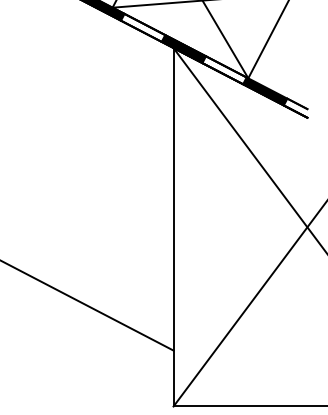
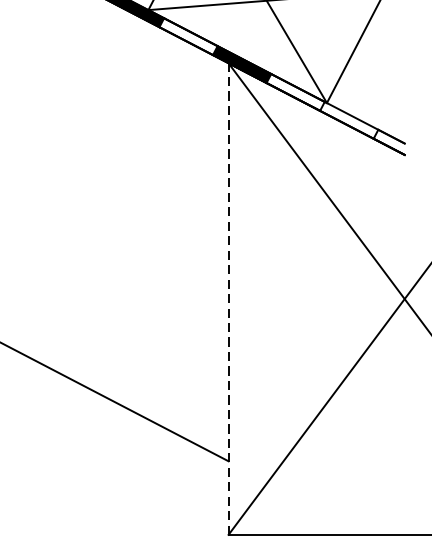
fill: (265, 91) -> (349, 120), removed
line: (173, 226) -> (228, 298), solid -> dashed

